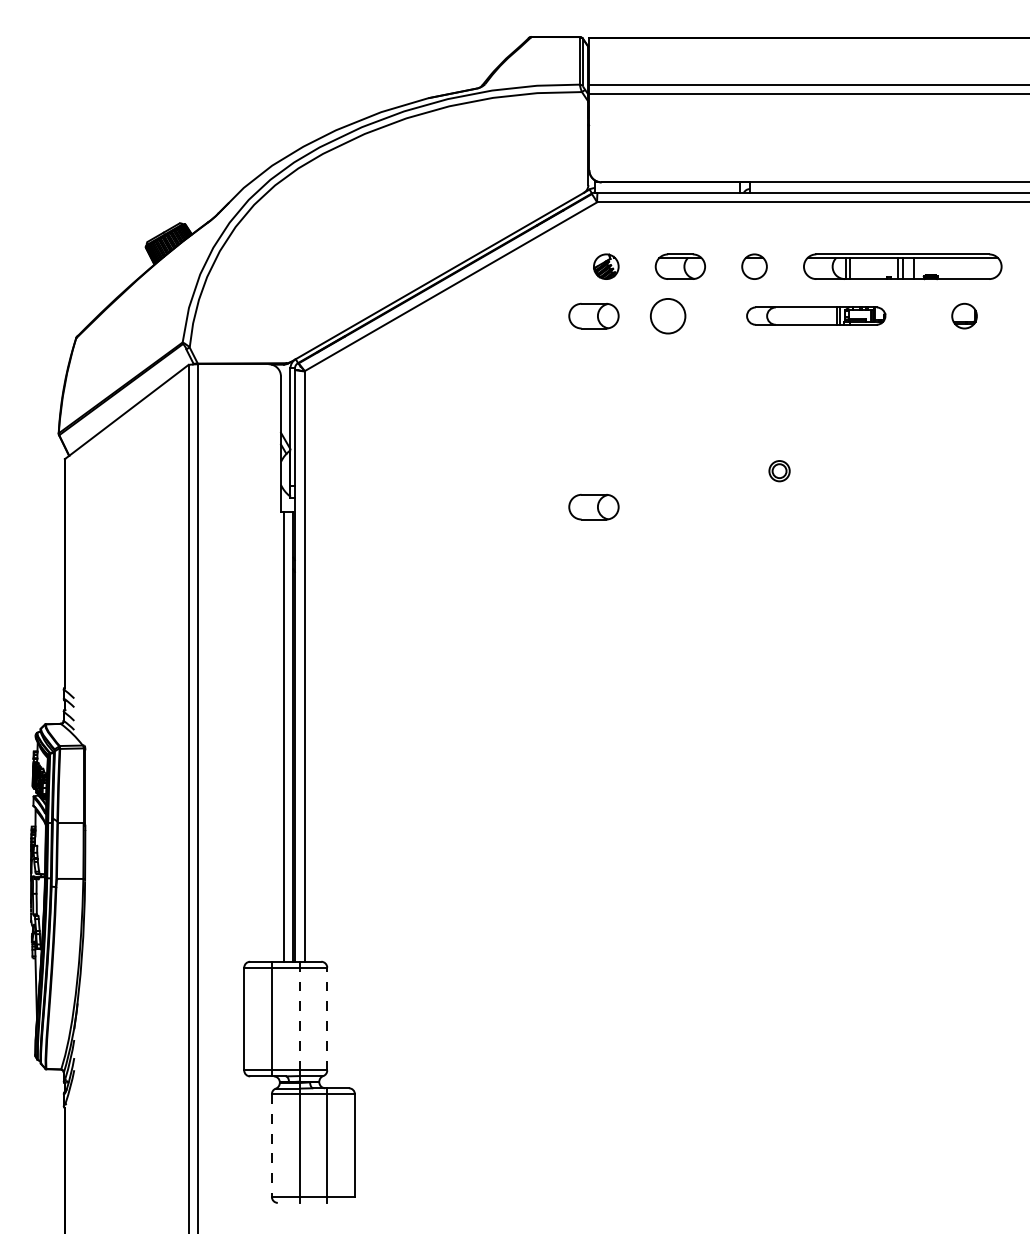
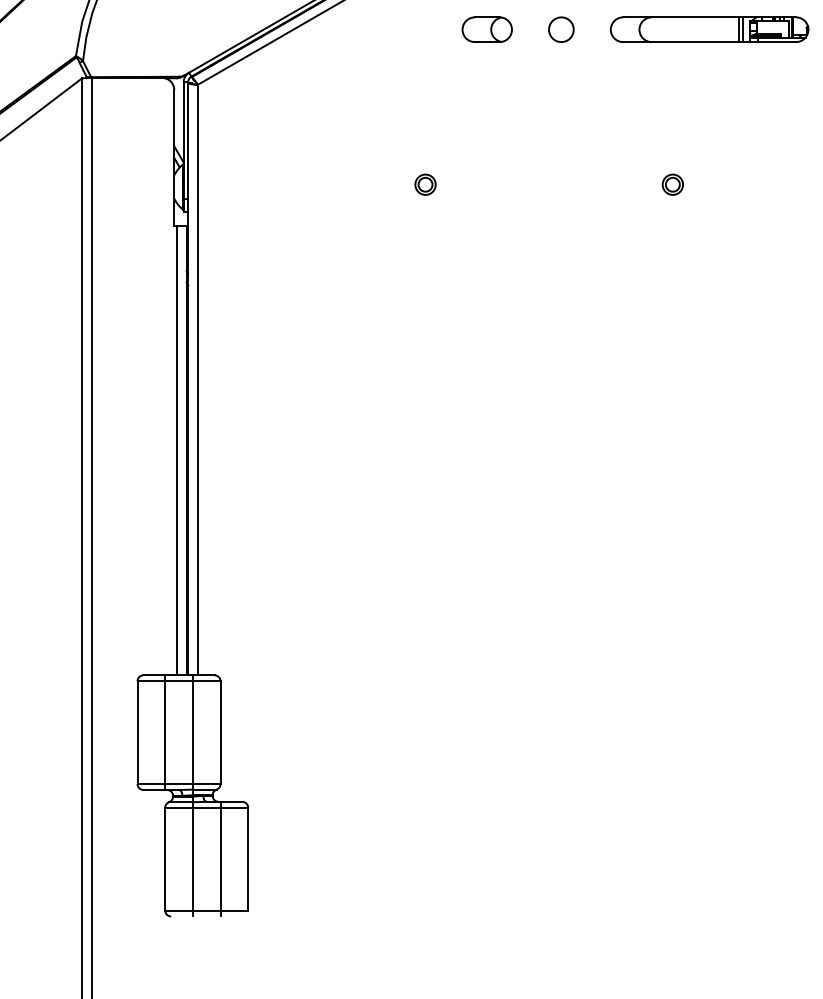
circle: (667, 315) -> (560, 29), size x0.71
part: (815, 315) -> (708, 29), size x1.43
part: (532, 471) -> (425, 185), added
part: (593, 507) -> (486, 221), removed
line: (299, 1018) -> (192, 732), dashed -> solid
line: (327, 1018) -> (220, 732), dashed -> solid
line: (271, 1146) -> (164, 860), dashed -> solid

